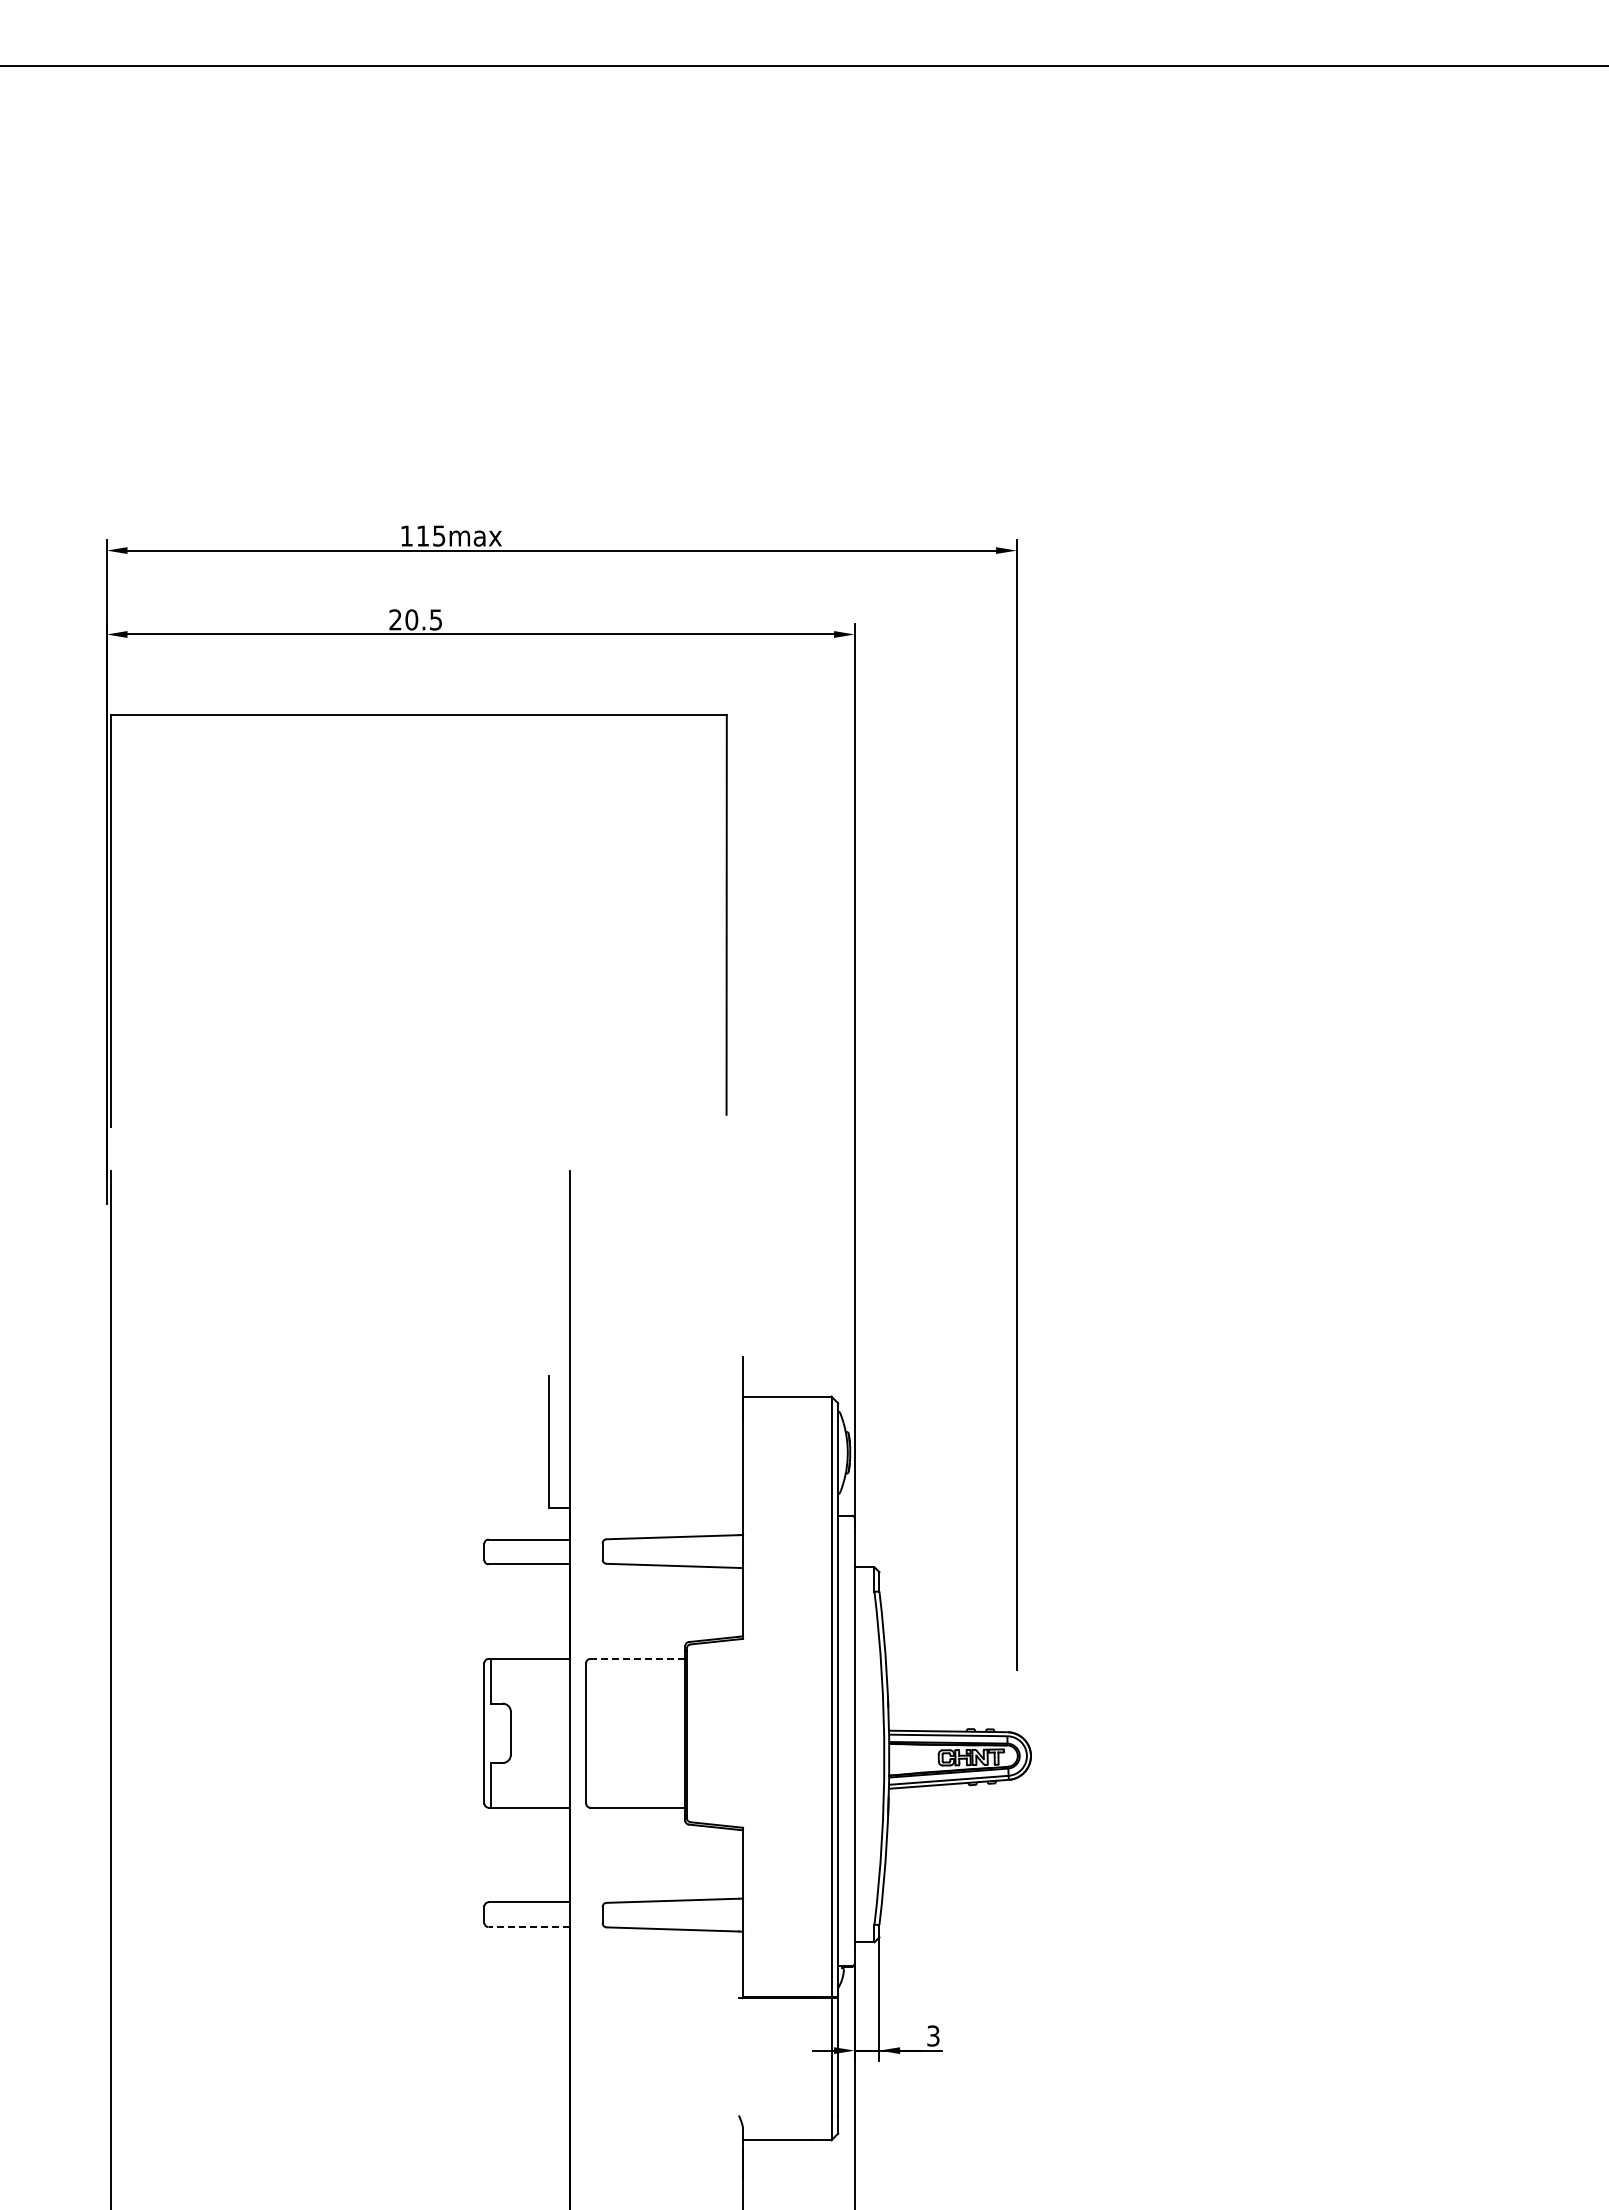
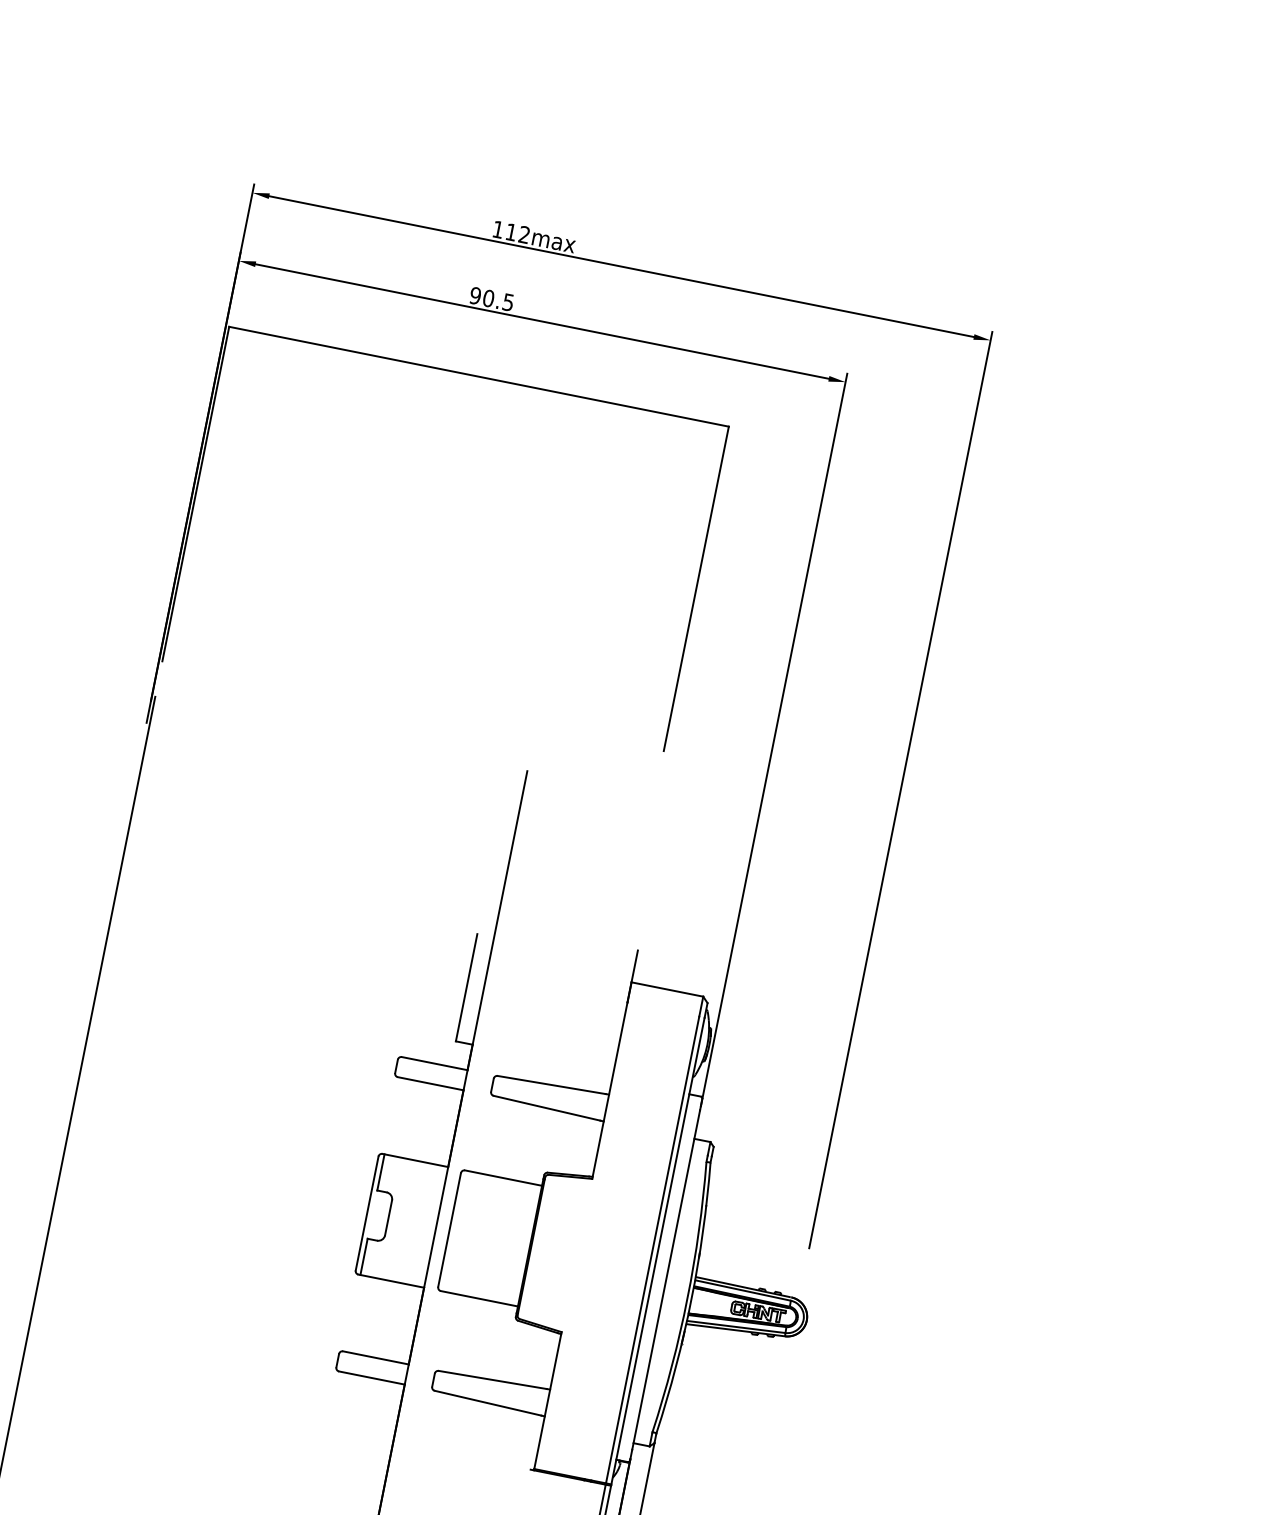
text: (439, 535) -> (524, 234), 115max -> 112max
text: (395, 619) -> (475, 295), 20.5 -> 90.5
line: (637, 1658) -> (503, 1177), dashed -> solid
line: (528, 1927) -> (371, 1378), dashed -> solid

